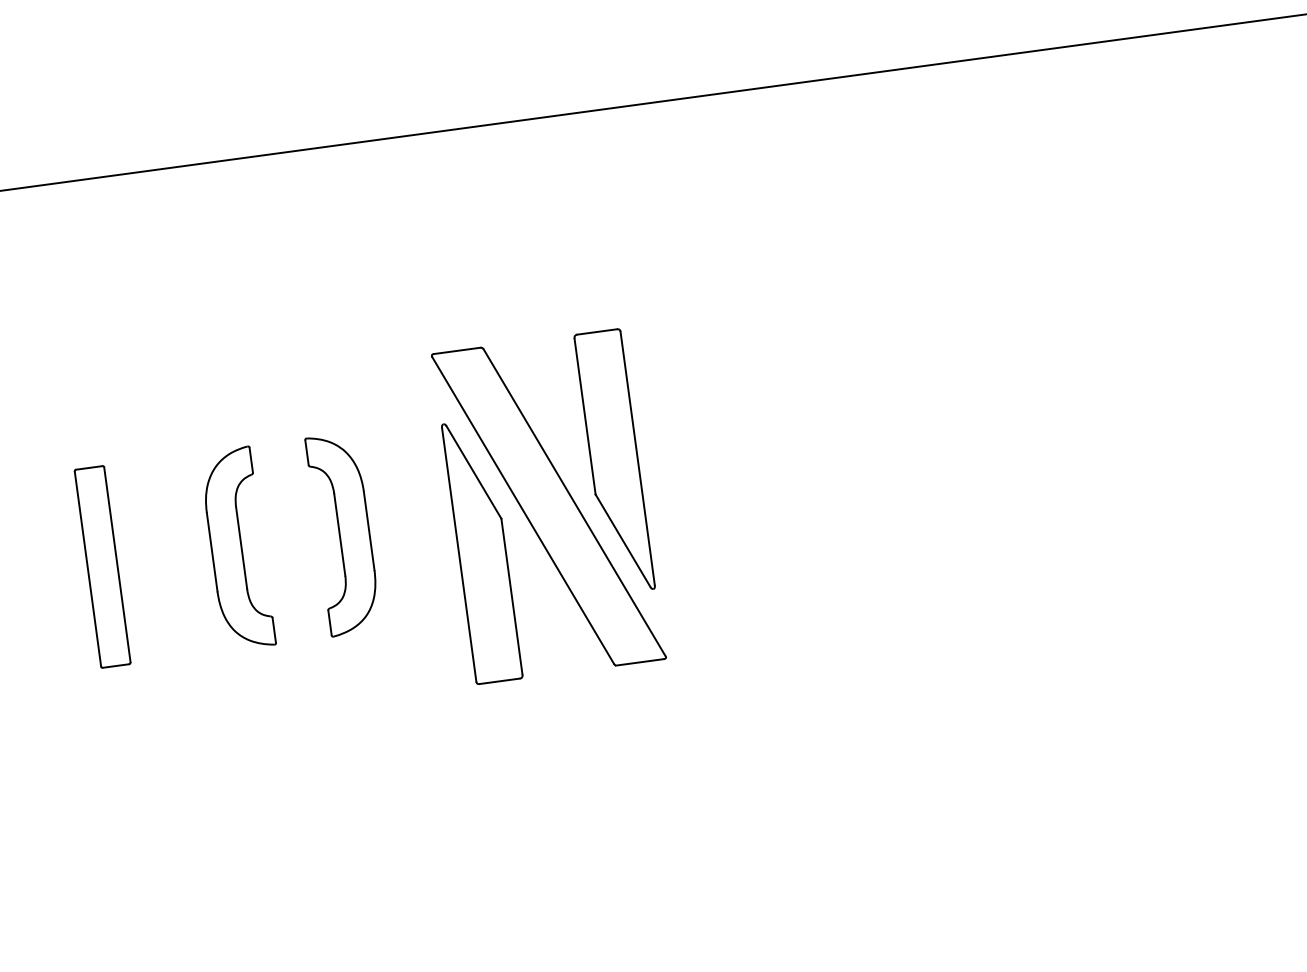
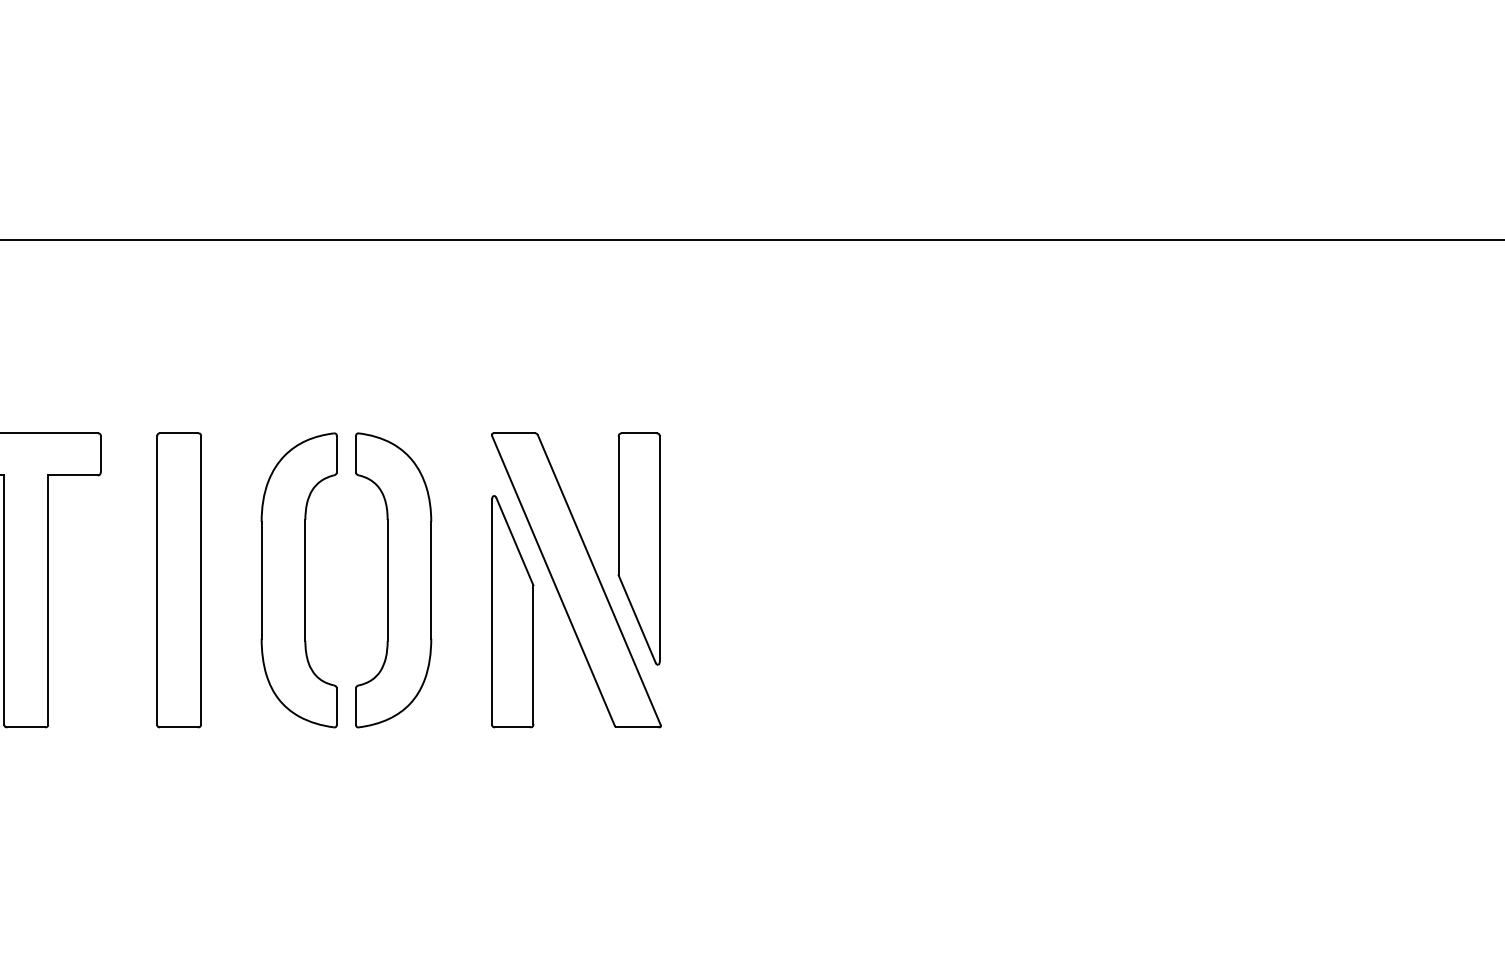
part: (343, 534) -> (393, 580), size x1.67
part: (236, 548) -> (298, 580), size x1.67
part: (102, 567) -> (178, 580), size x1.67

